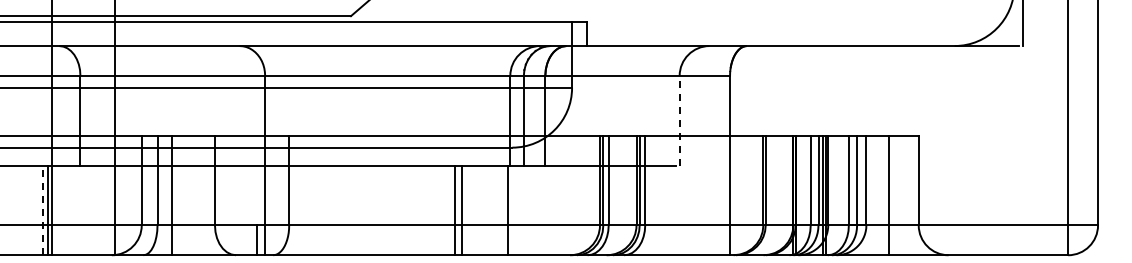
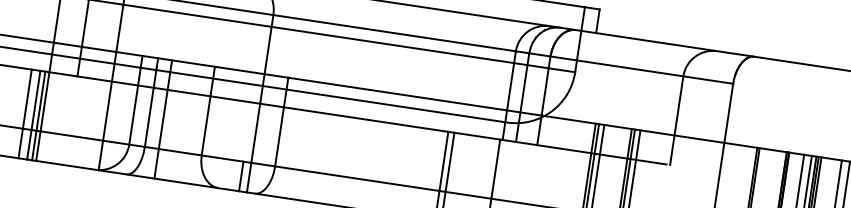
line: (679, 120) -> (676, 120), dashed -> solid
line: (34, 210) -> (25, 114), added
line: (42, 210) -> (33, 115), dashed -> solid

